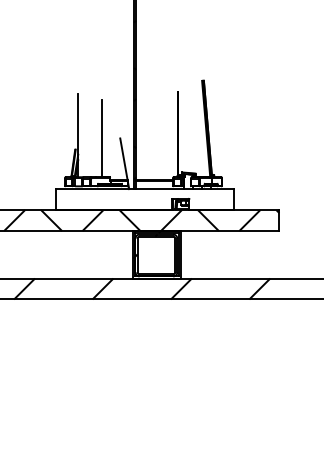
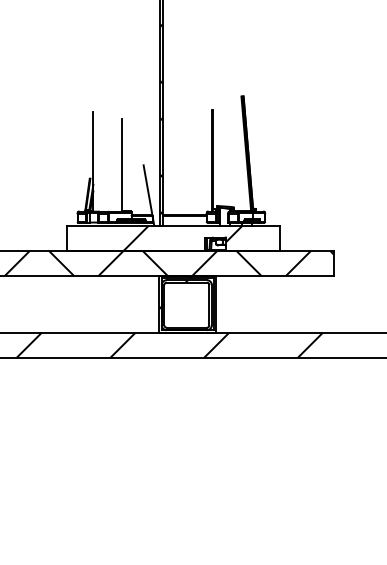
hatch: (152, 199) -> (182, 238), added

